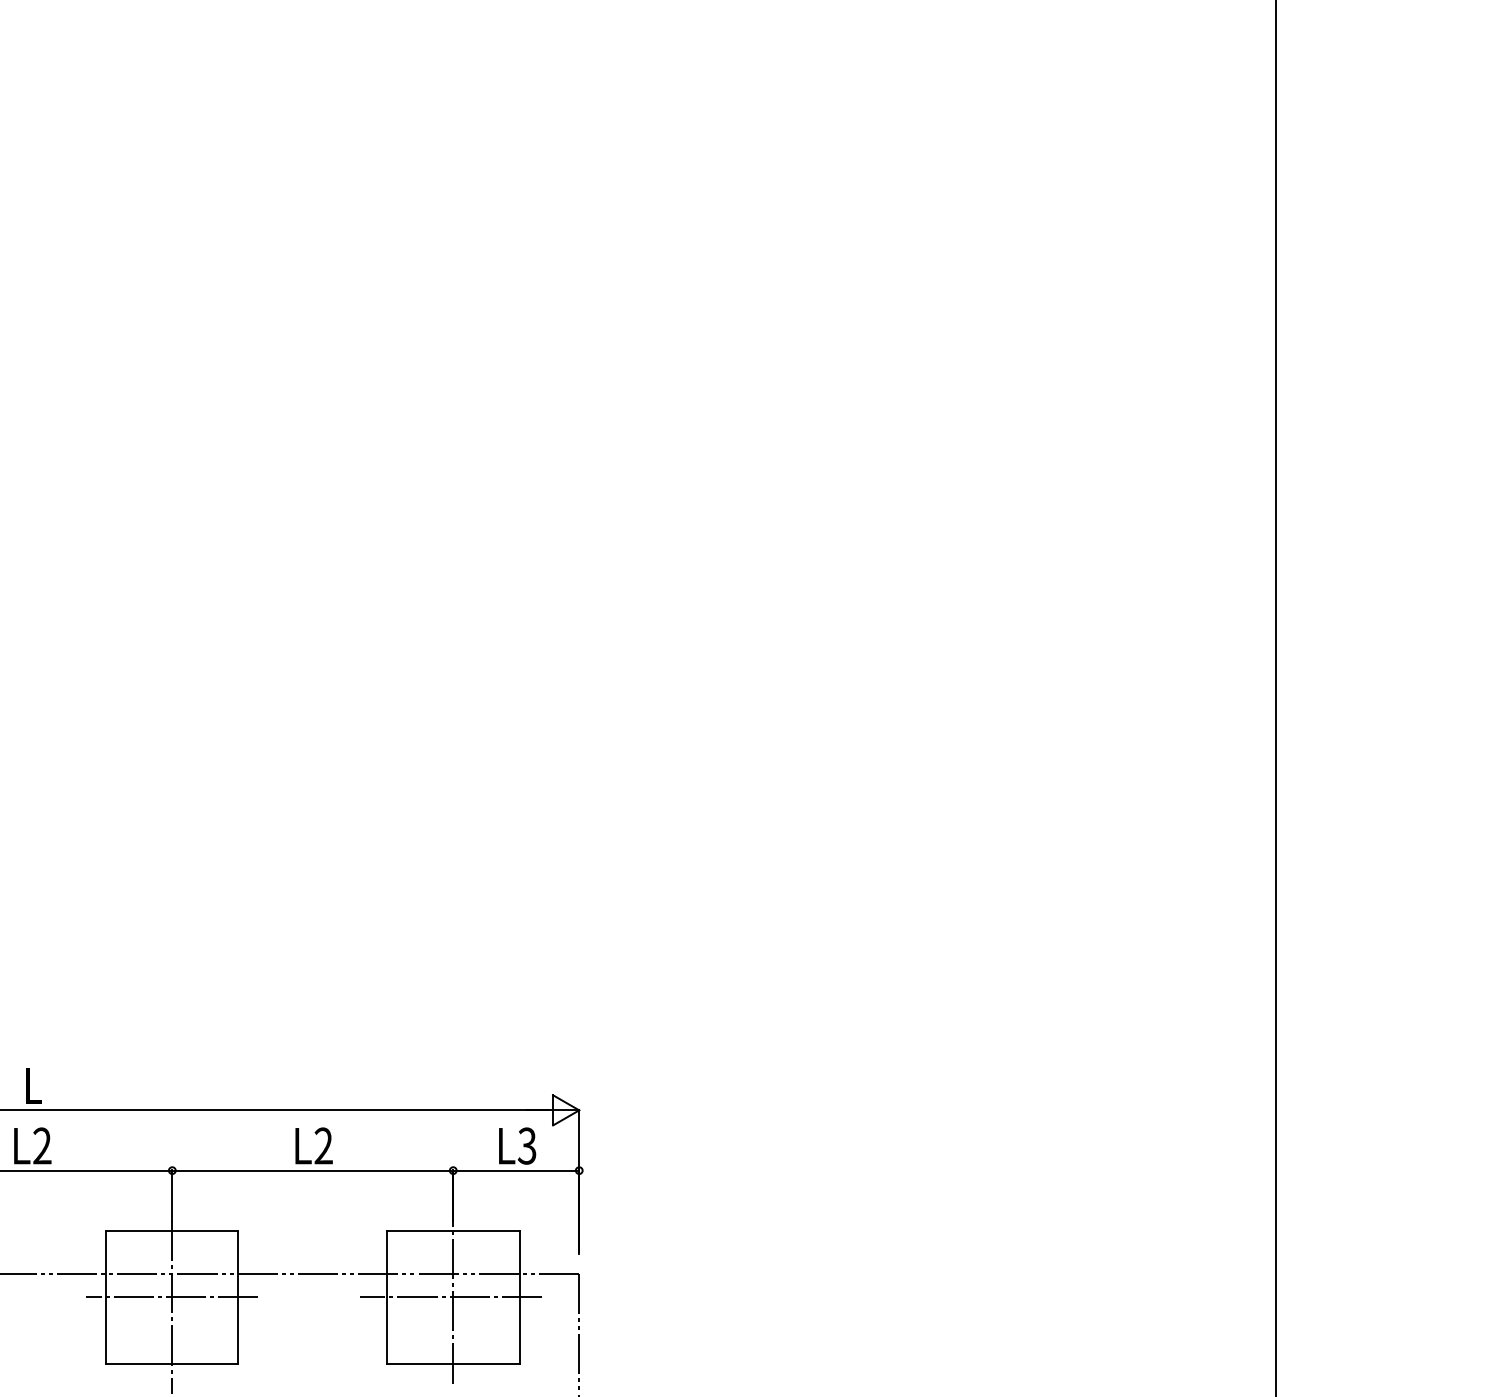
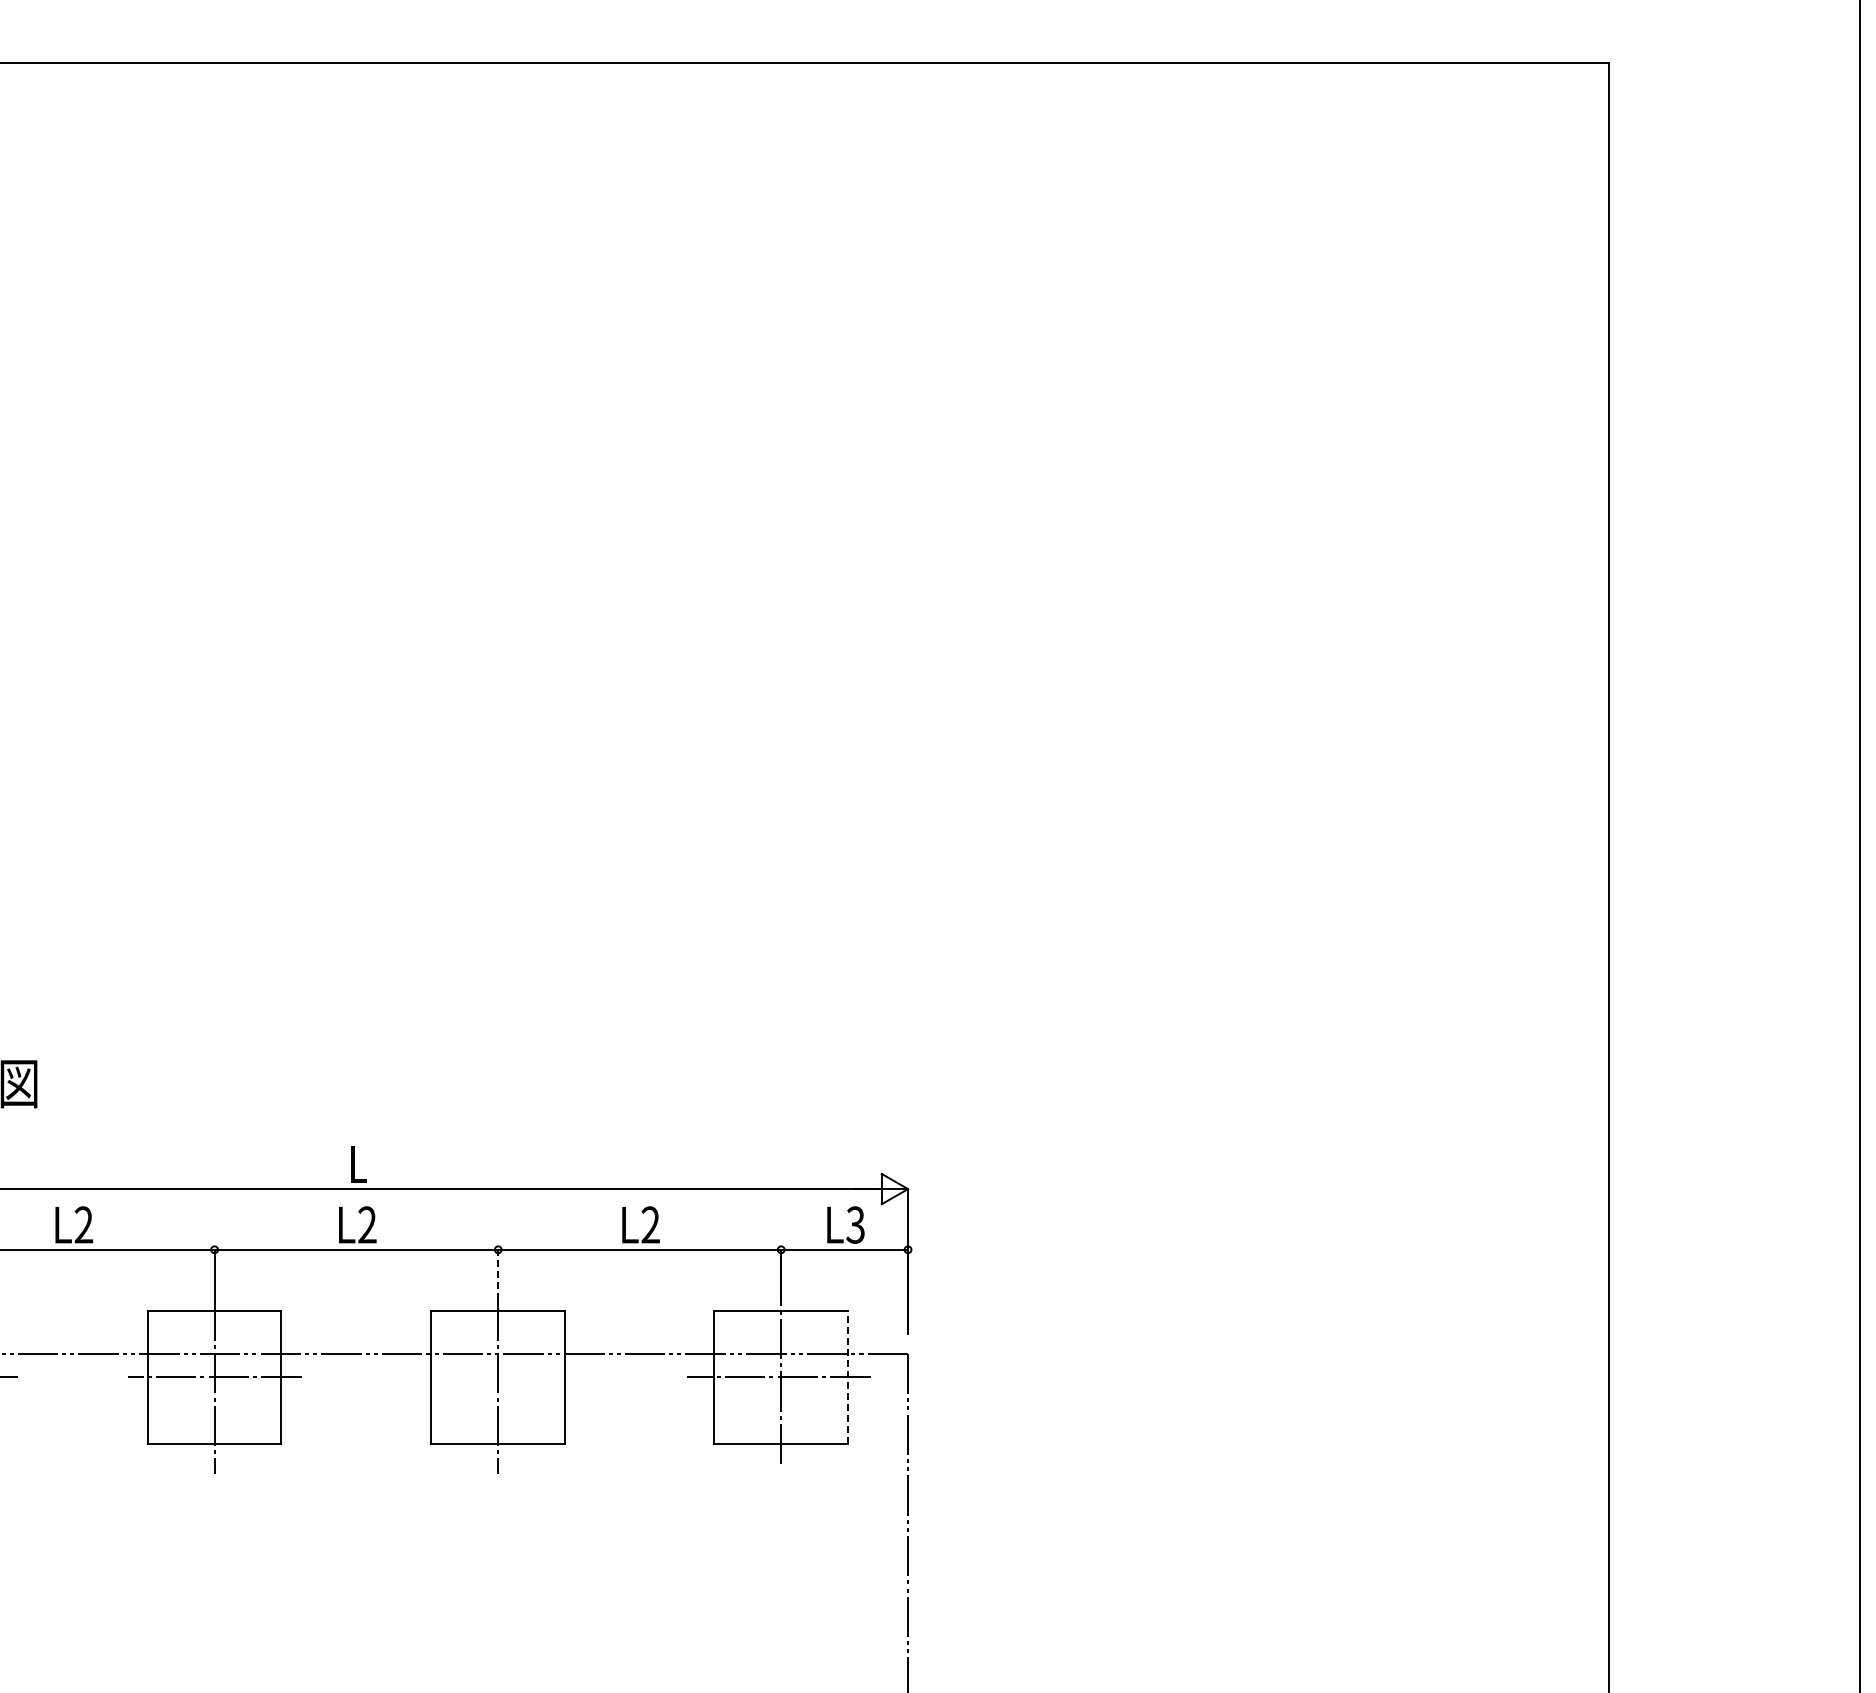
line: (172, 1195) -> (498, 1274), solid -> dashed
line: (171, 1297) -> (497, 1377), removed
line: (519, 1297) -> (847, 1377), solid -> dashed

